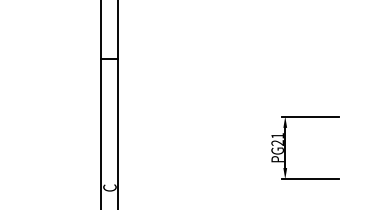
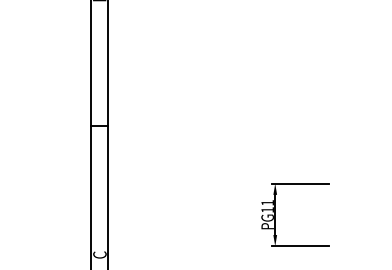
text: (277, 142) -> (267, 209), PG21 -> PG11

